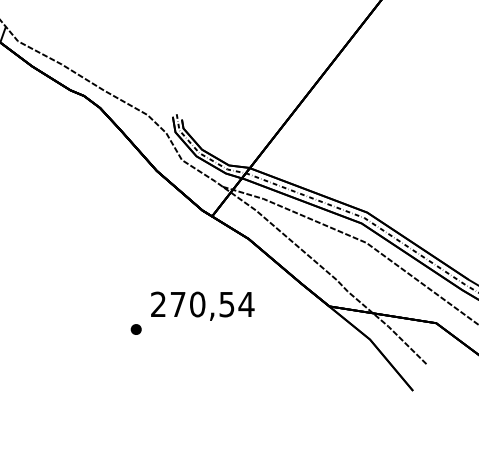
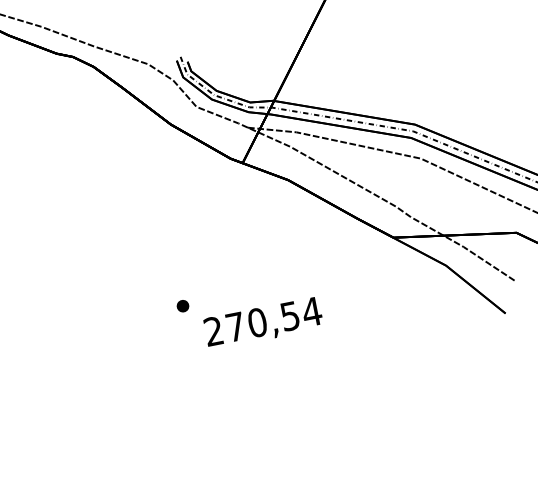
text: (202, 305) -> (263, 322), moved

